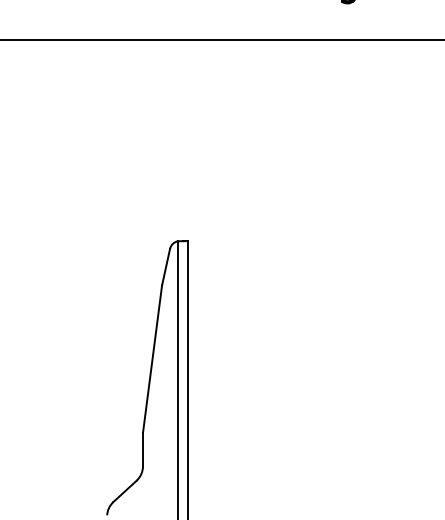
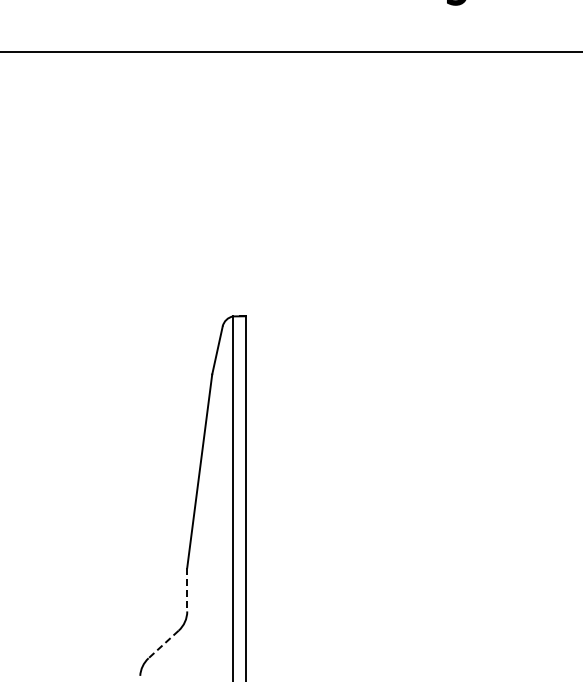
line: (143, 449) -> (187, 589), solid -> dashed
line: (124, 491) -> (163, 644), solid -> dashed

